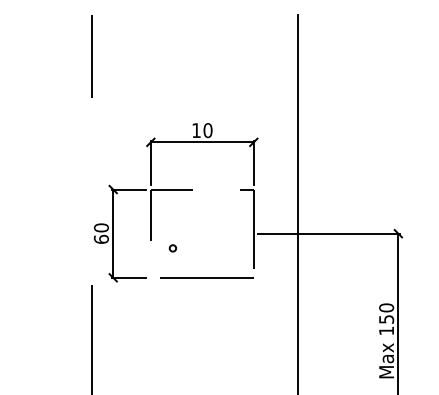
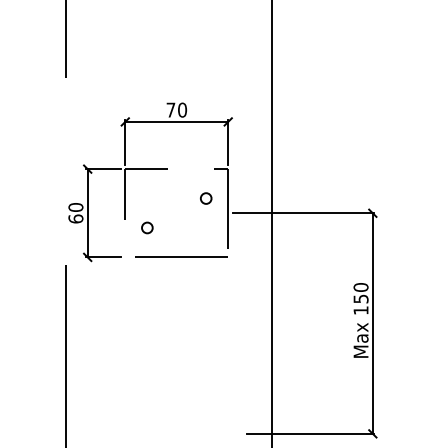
text: (196, 129) -> (170, 109), 10 -> 70
circle: (232, 218) -> (206, 198), added
circle: (173, 247) -> (147, 227), size x1.67

